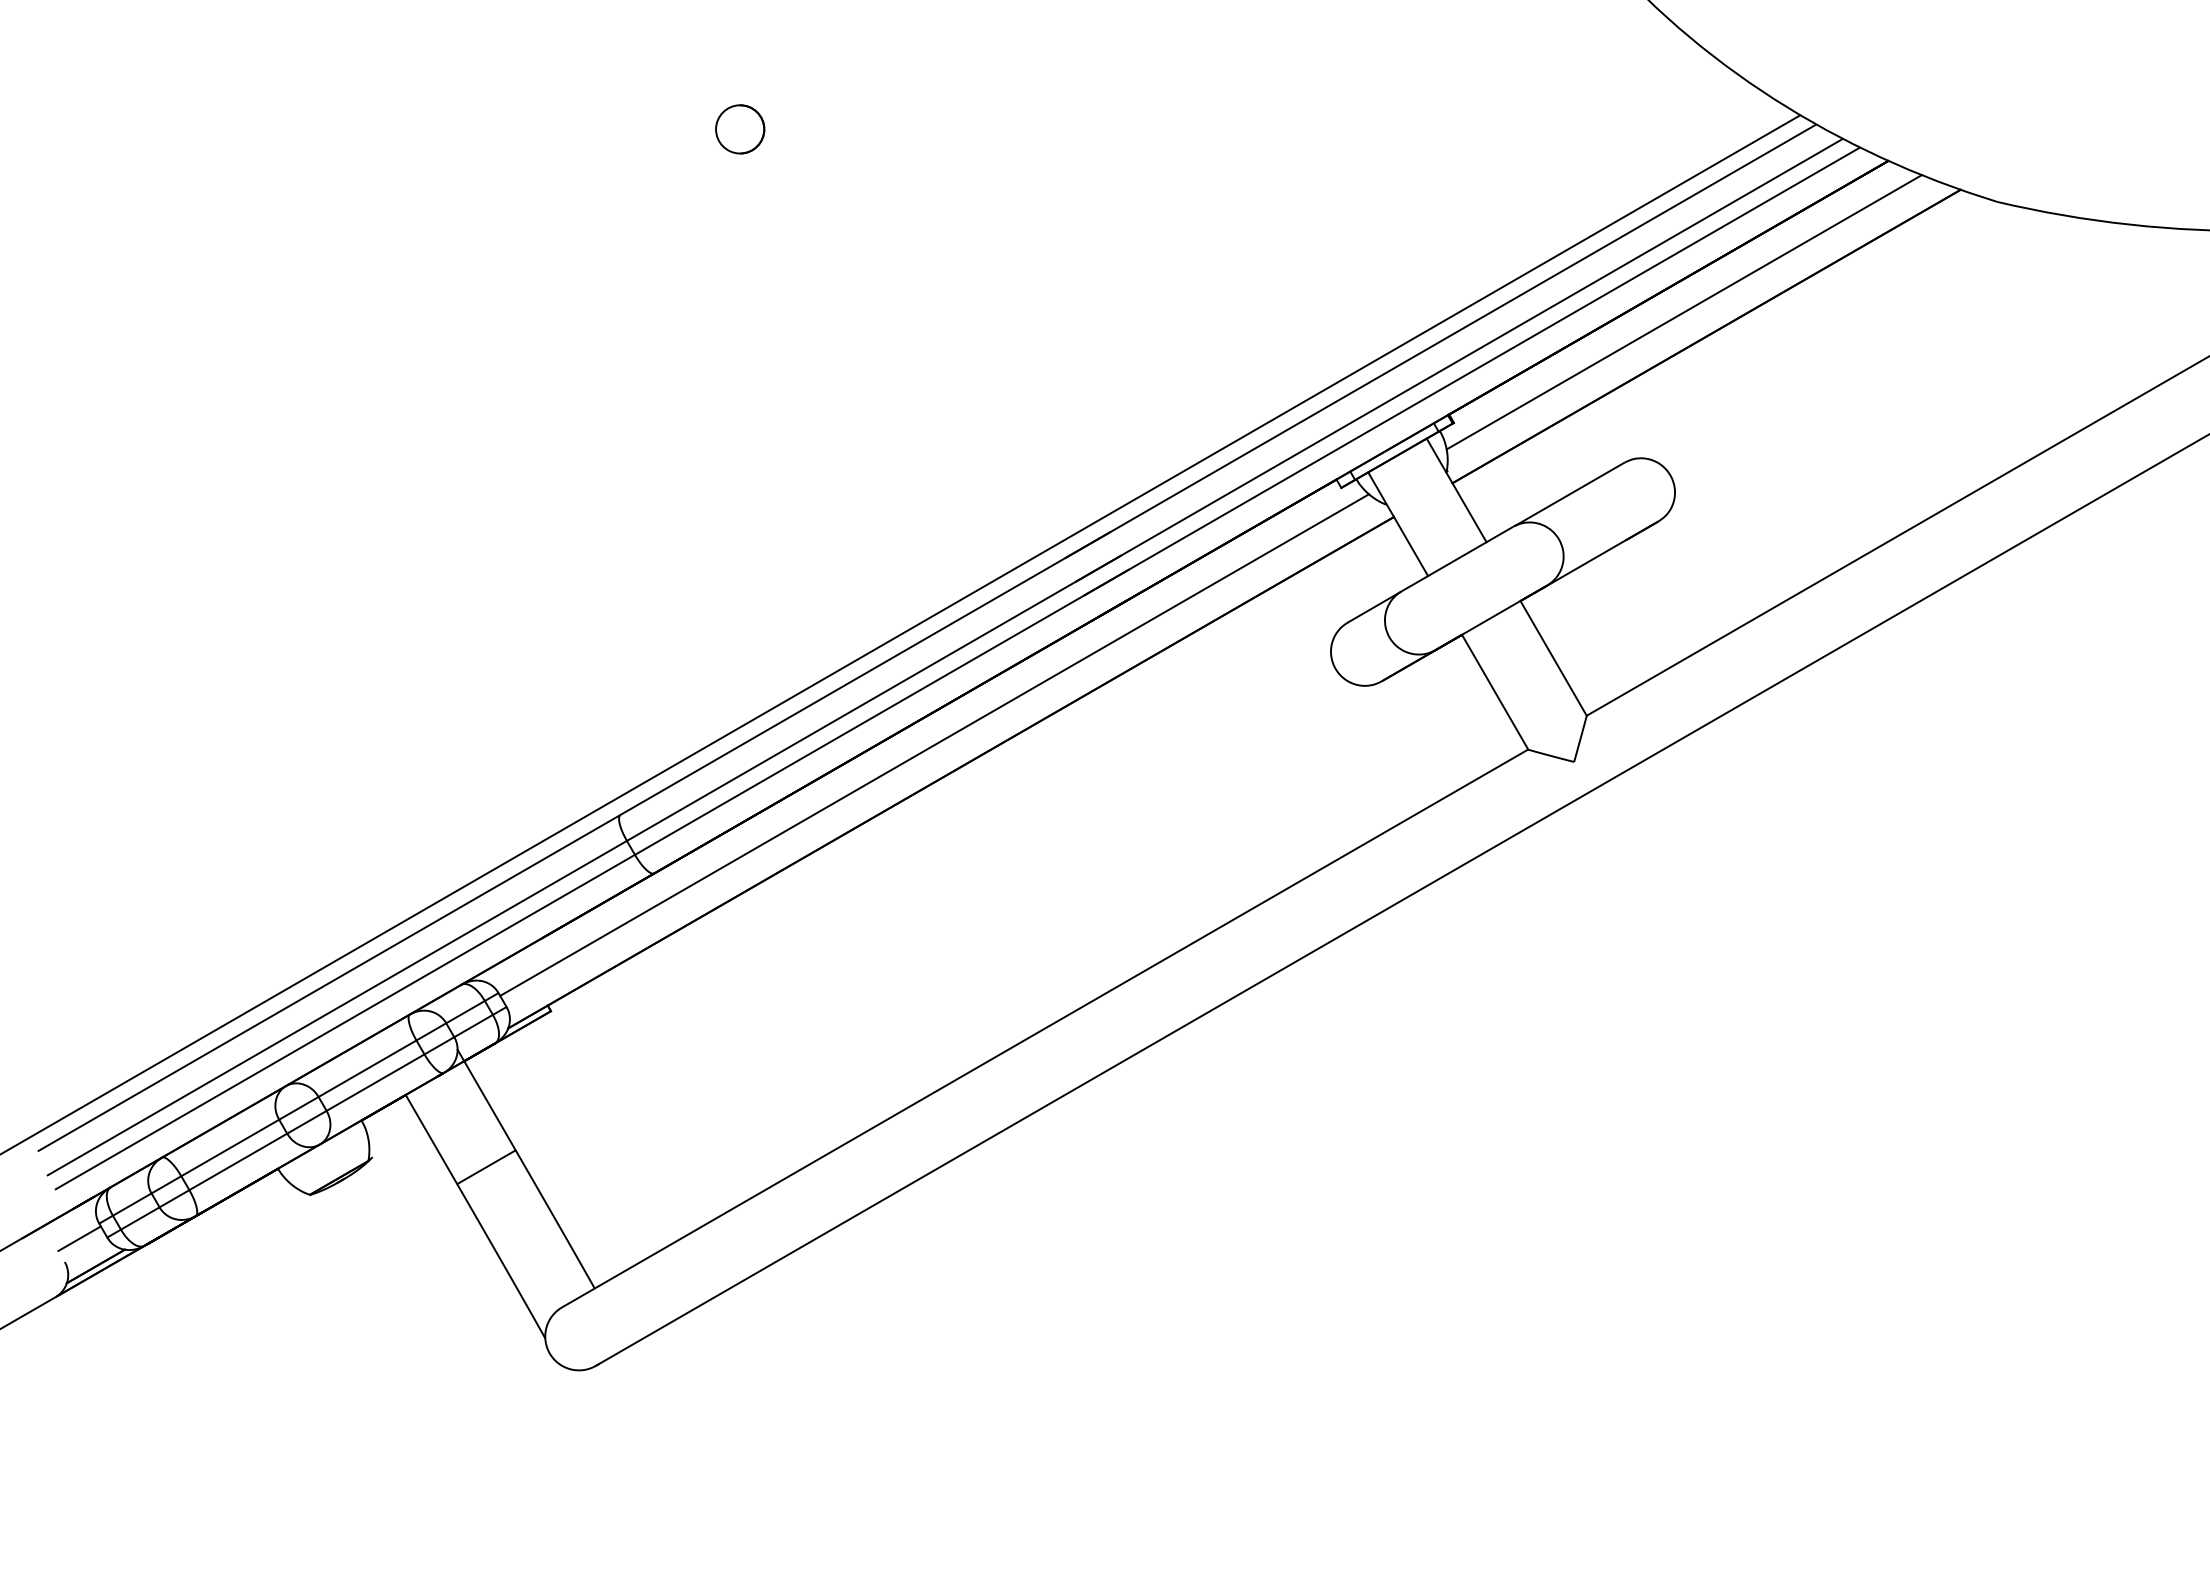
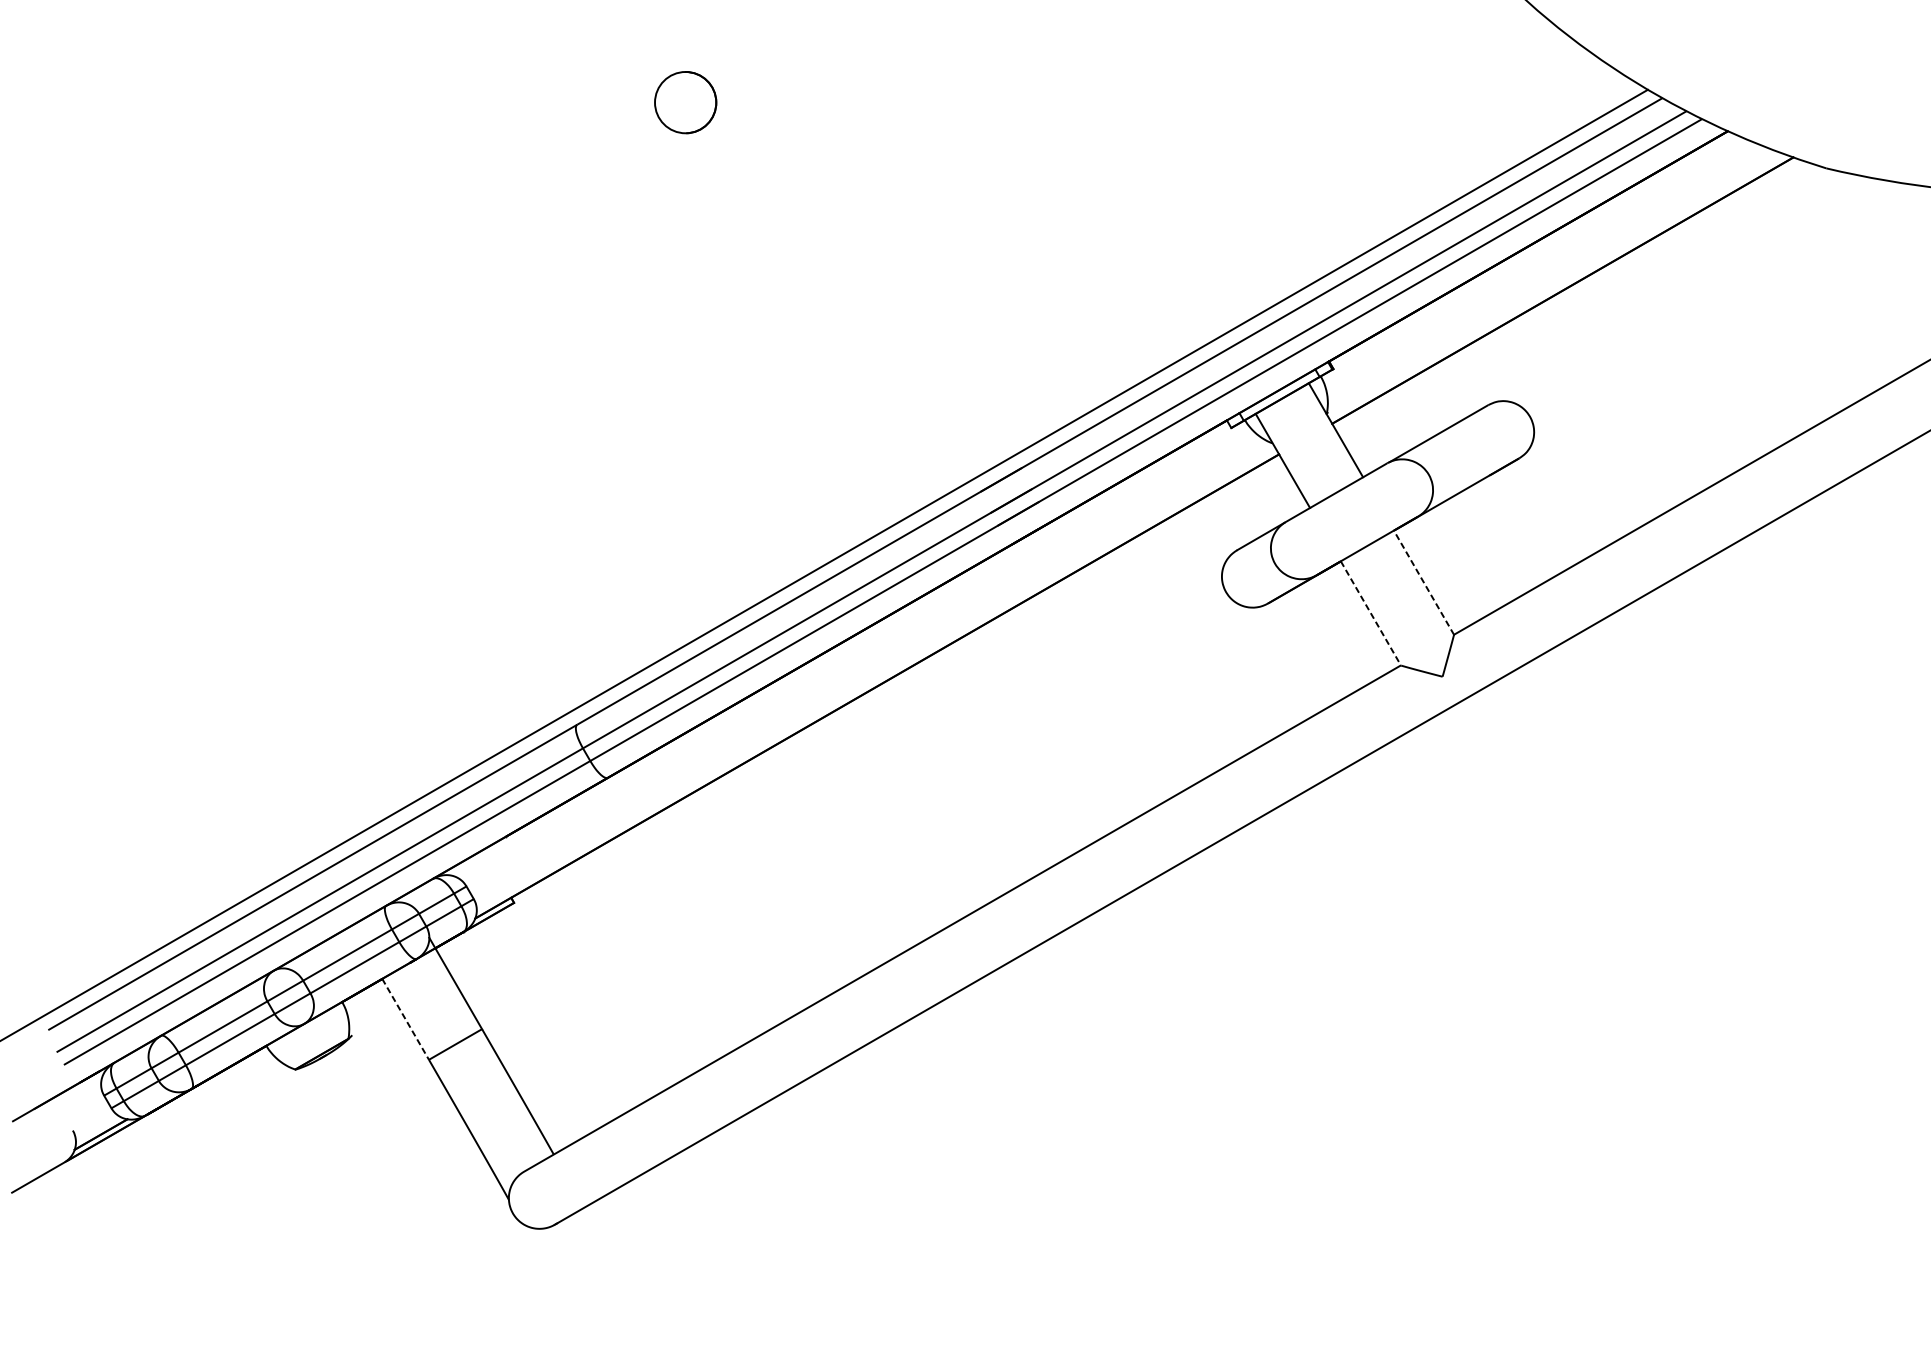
circle: (740, 129) -> (686, 102), size x1.4
line: (1683, 312) -> (1541, 268), removed
line: (1553, 658) -> (1423, 582), solid -> dashed
line: (1495, 692) -> (1371, 613), solid -> dashed
line: (934, 744) -> (862, 660), removed
line: (431, 1139) -> (405, 1019), solid -> dashed
line: (79, 1238) -> (86, 1109), removed

